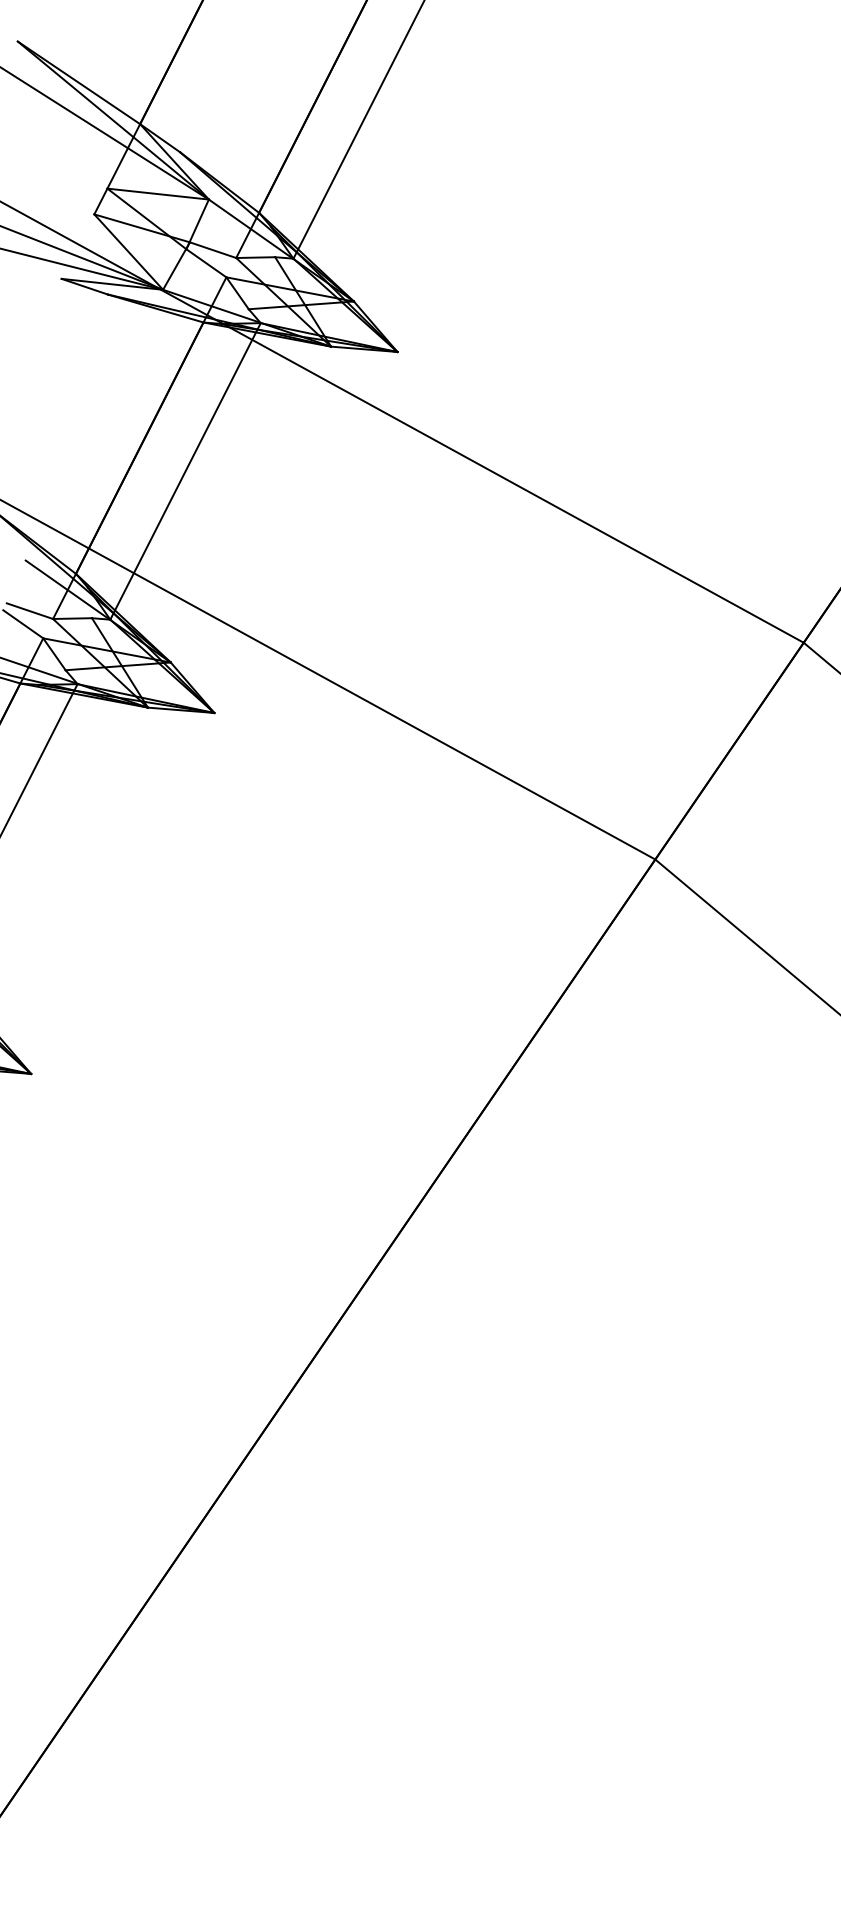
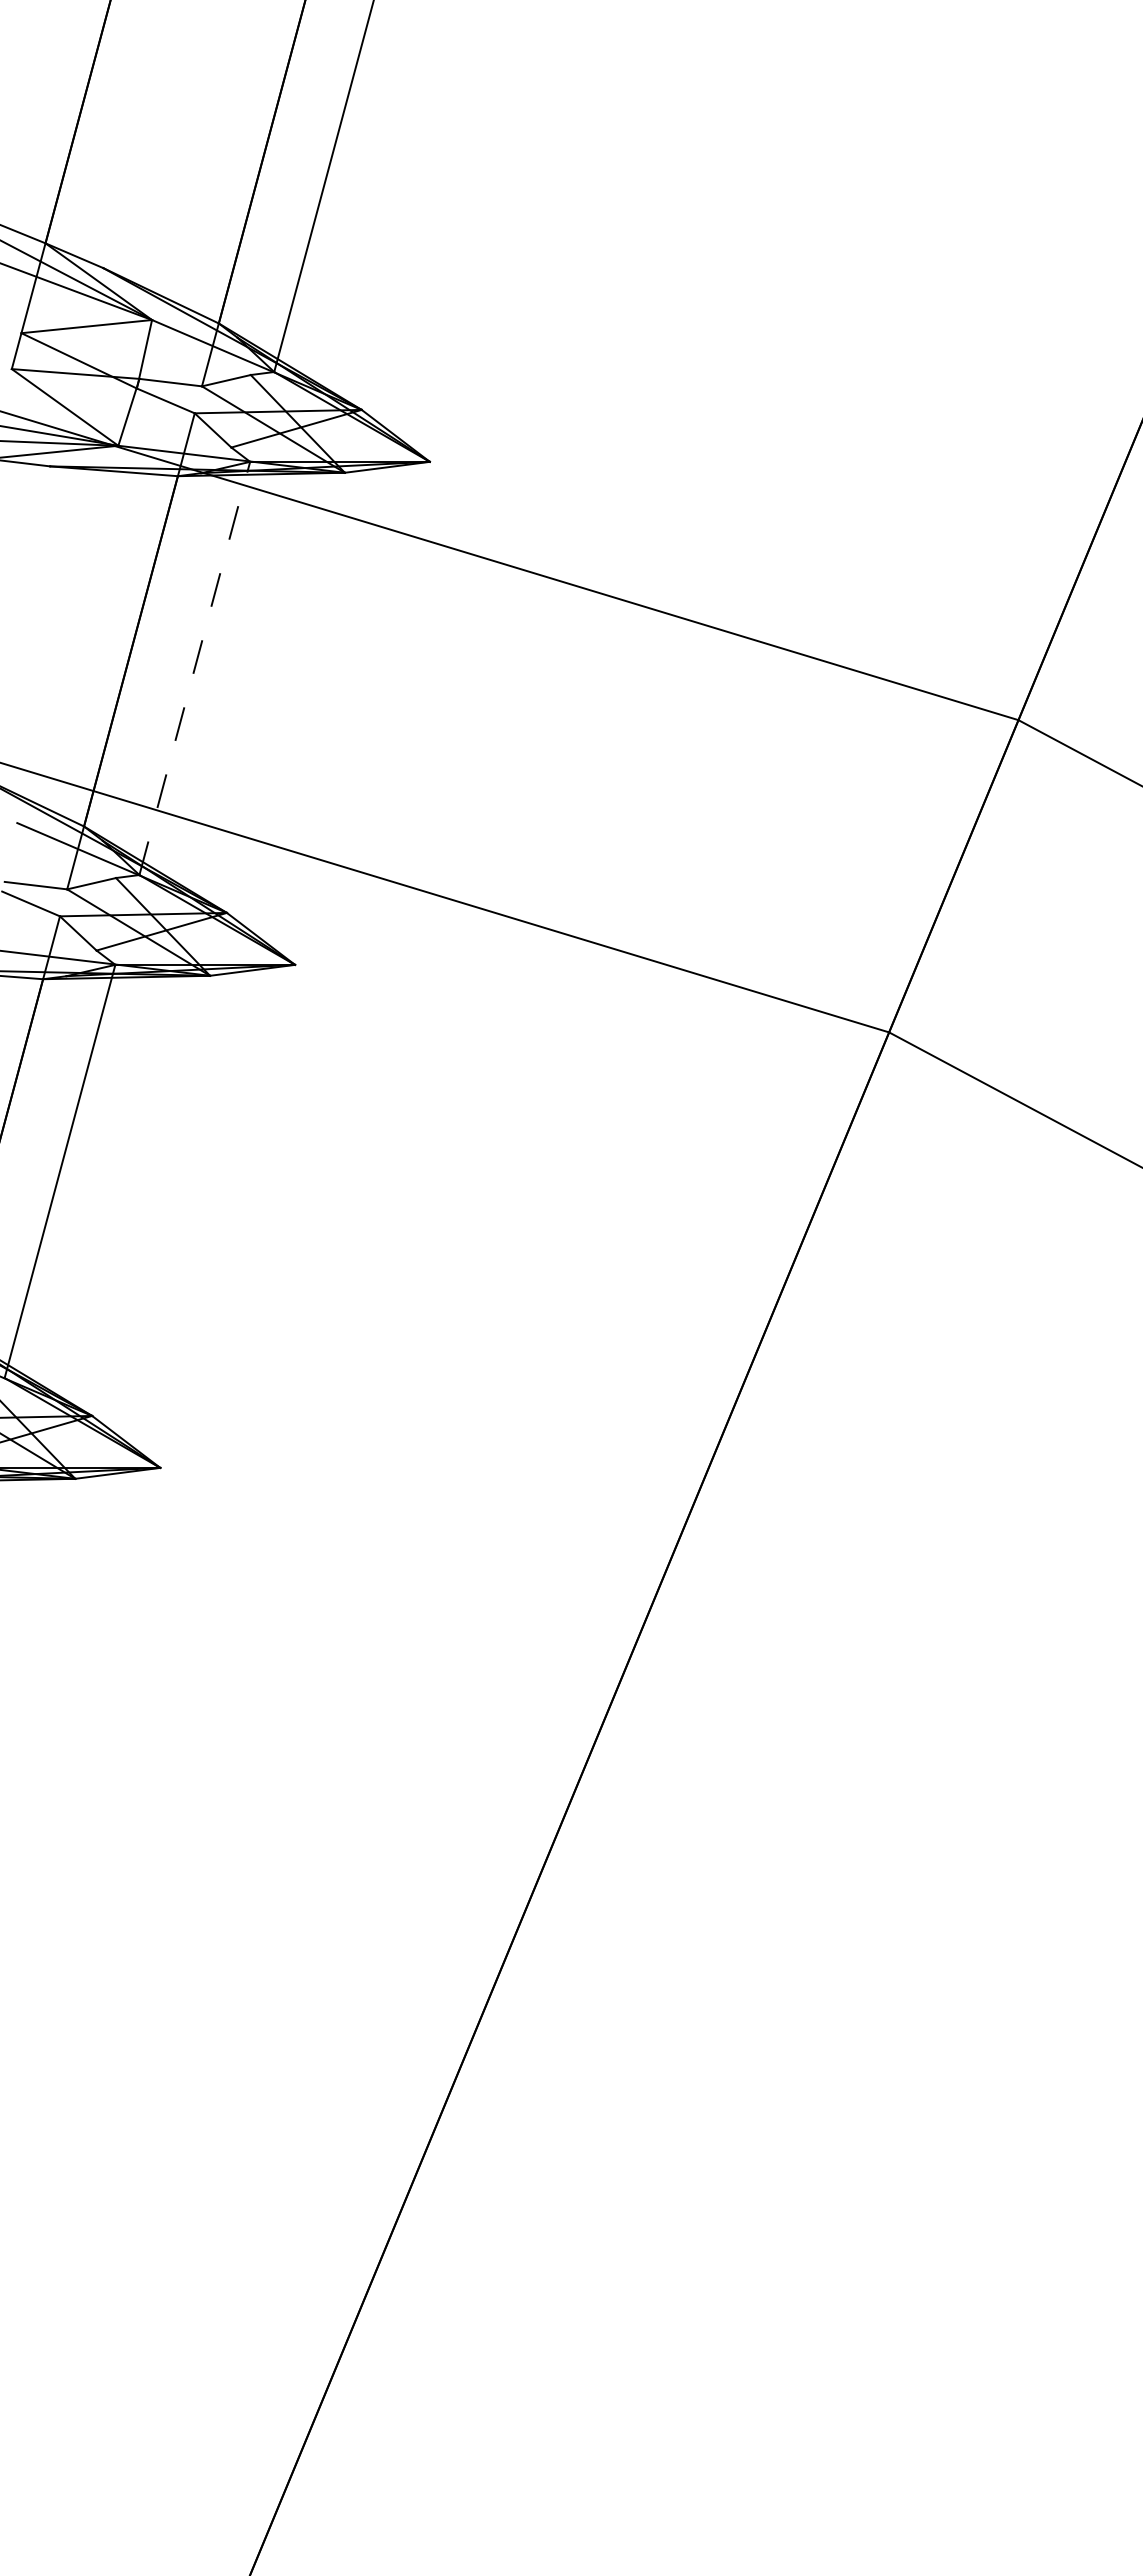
line: (185, 471) -> (194, 668), solid -> dashed

